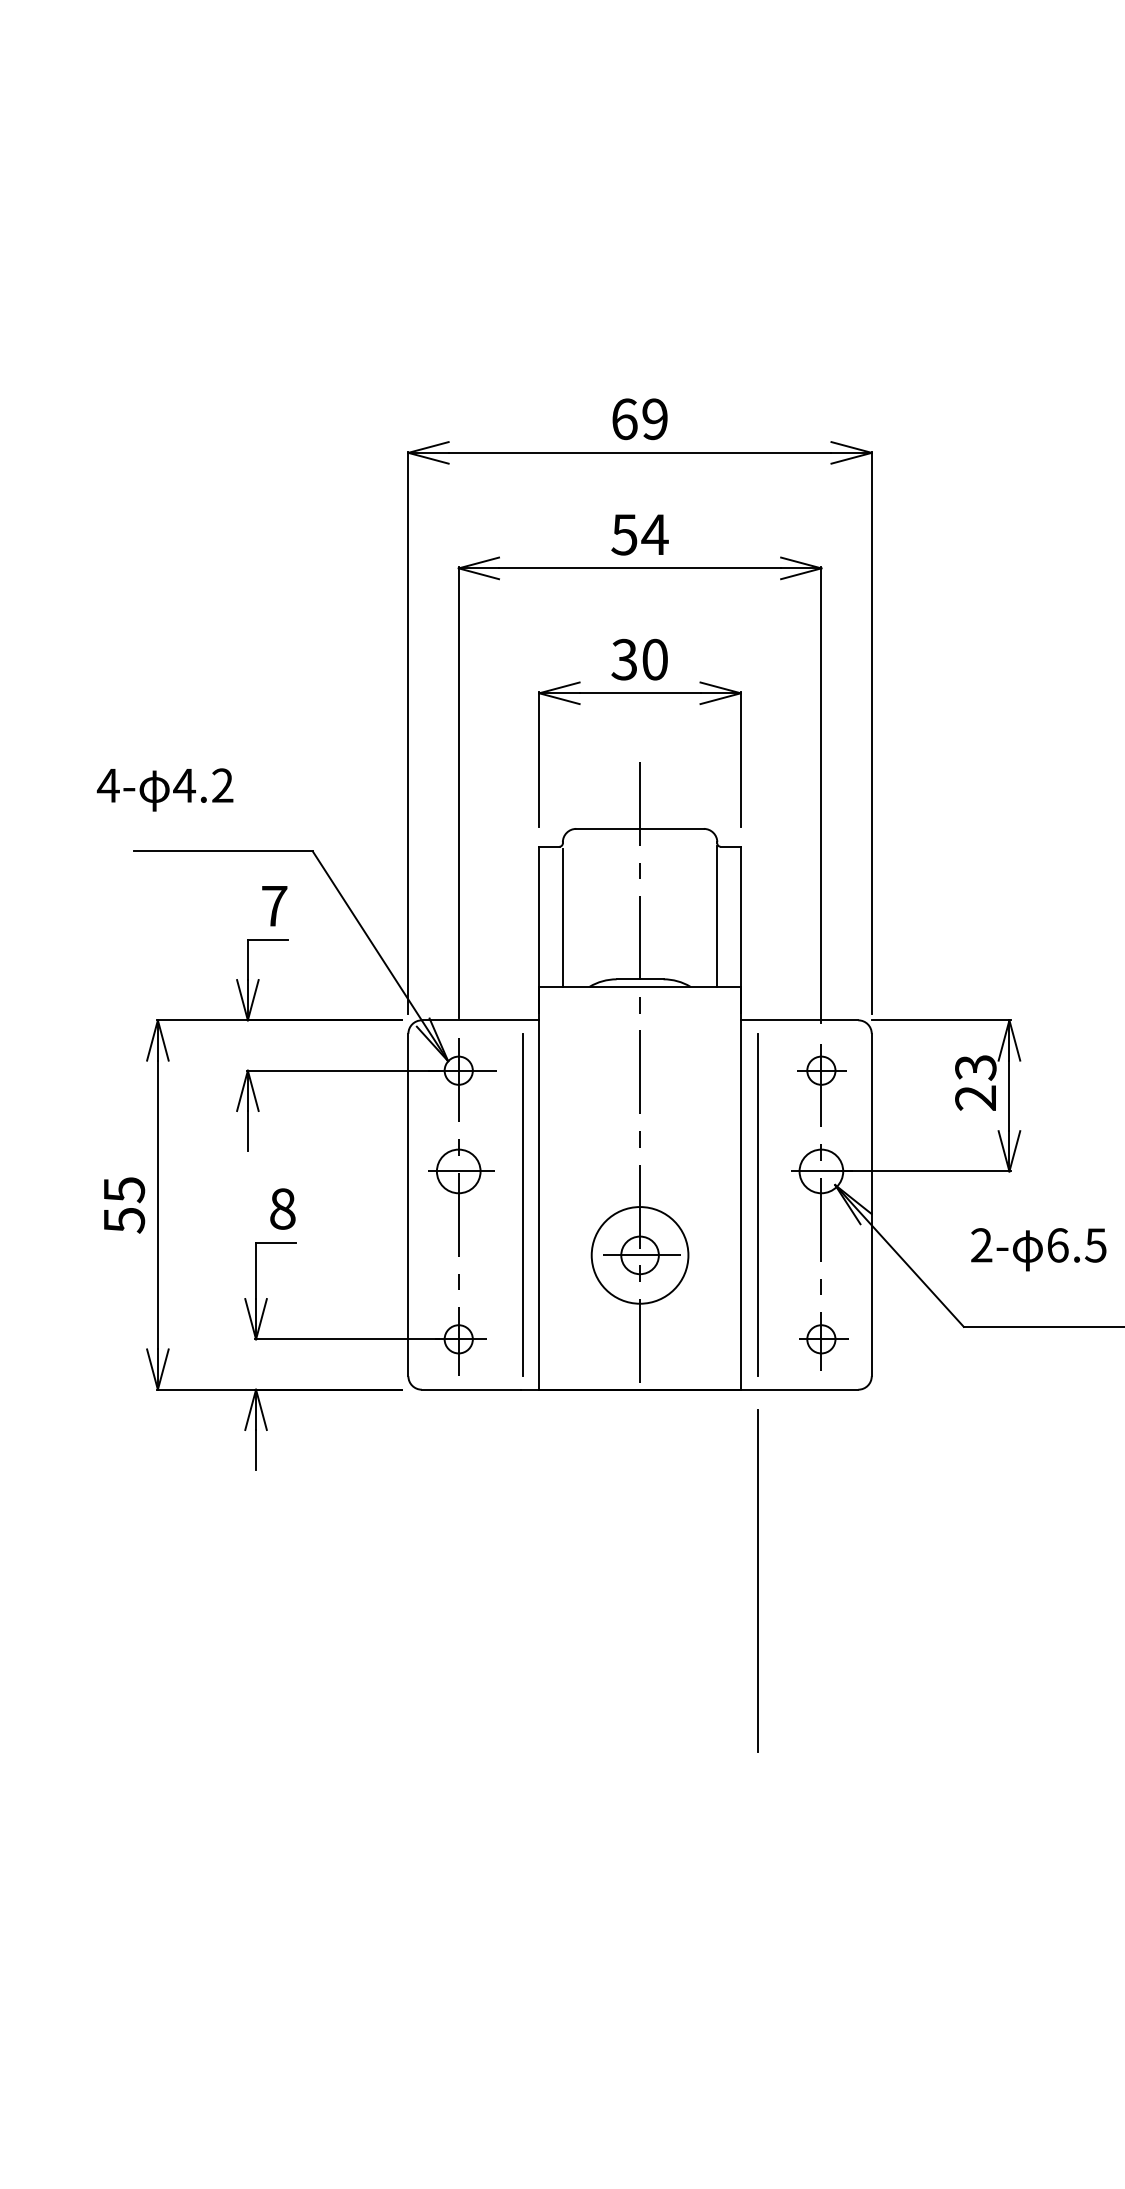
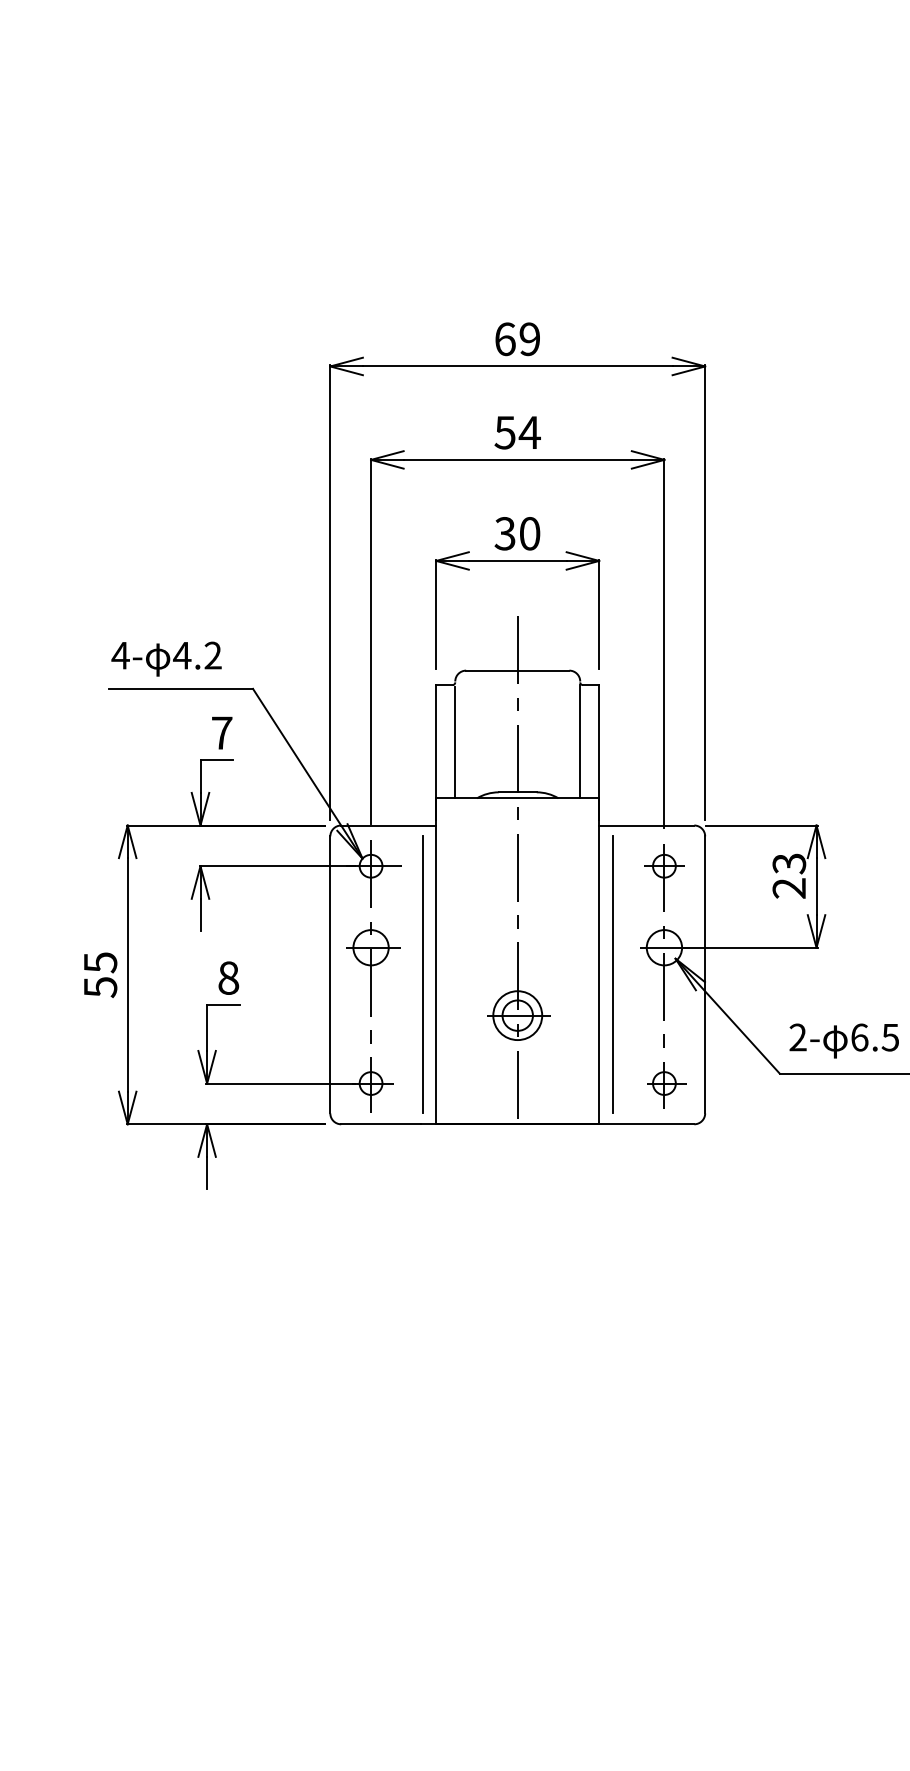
text: (165, 789) -> (166, 658), moved
text: (1037, 1249) -> (843, 1040), moved
circle: (639, 1255) -> (517, 1015), size x0.62
line: (757, 1580) -> (612, 1278), removed

